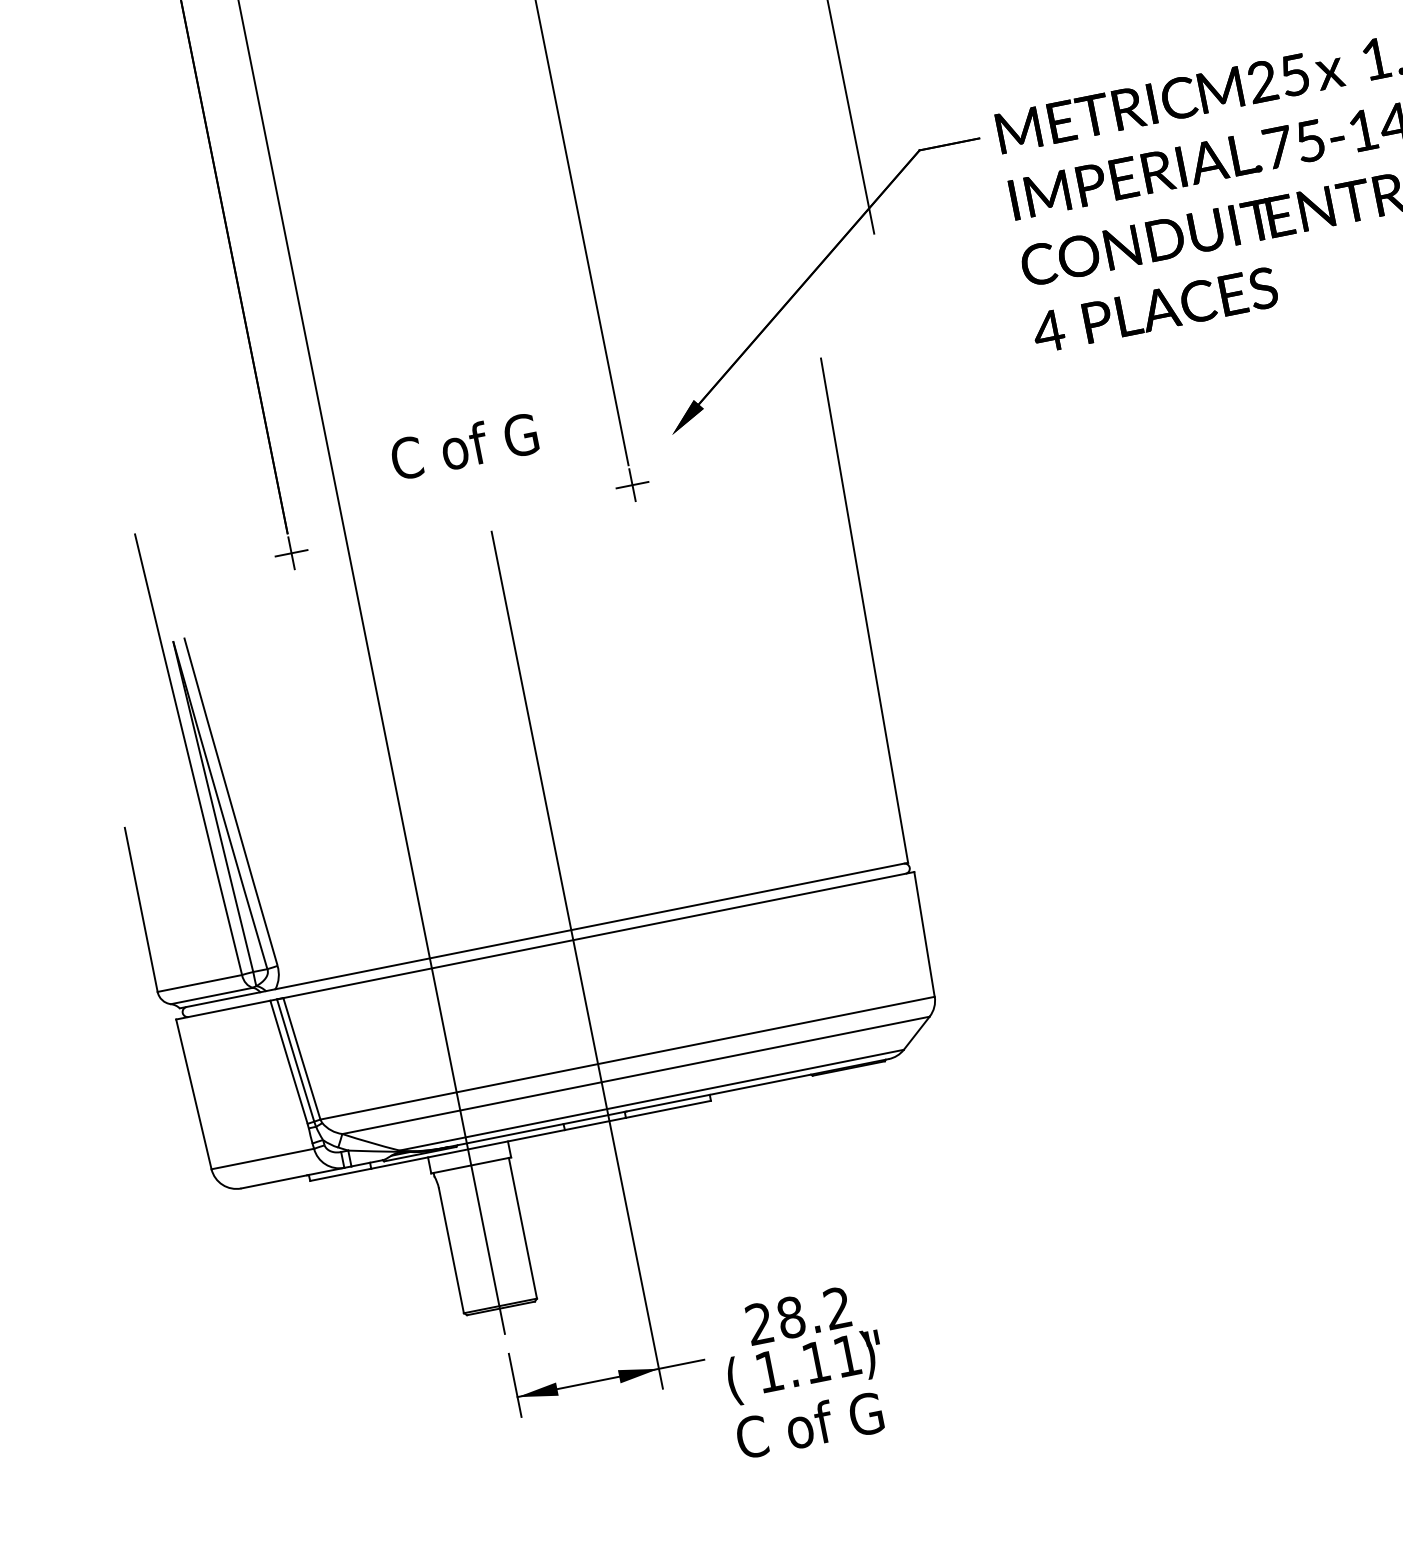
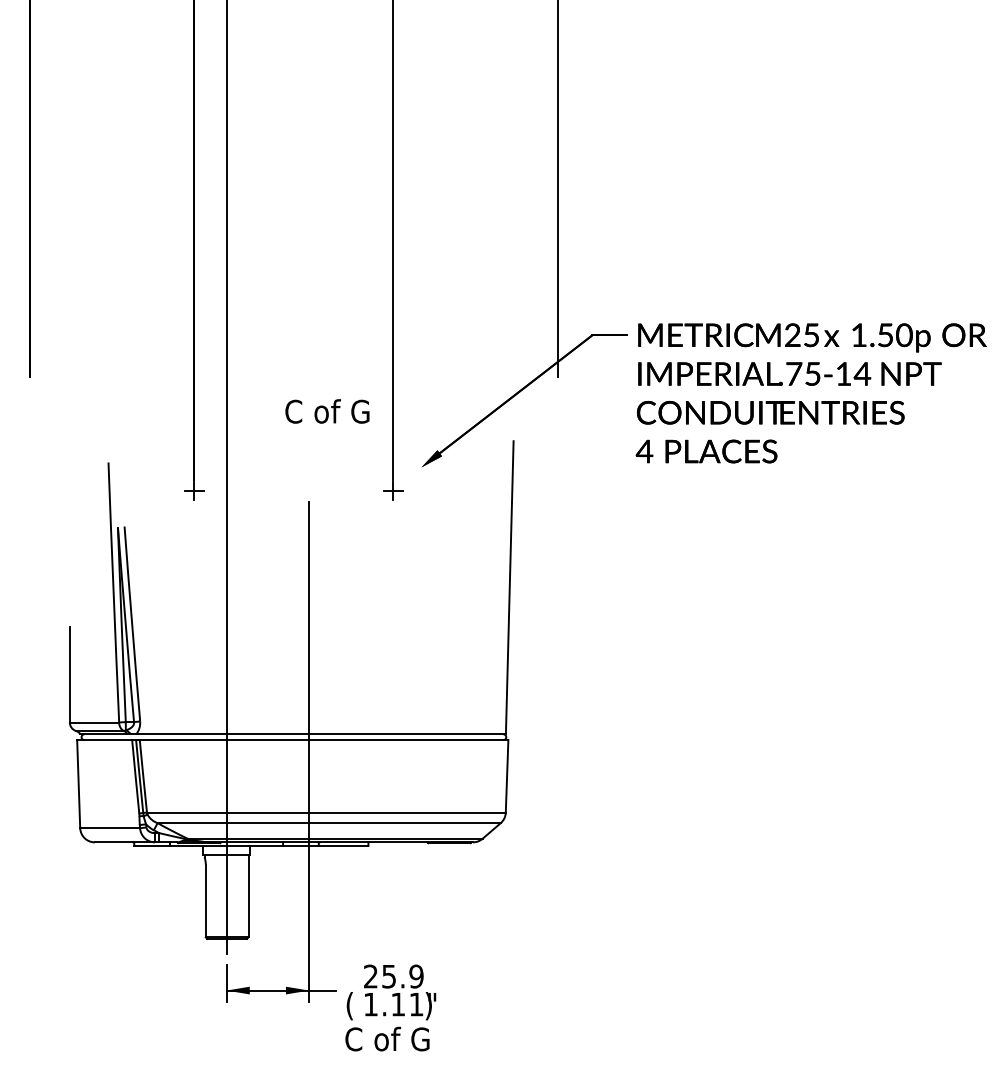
text: (464, 446) -> (327, 411), moved
text: (813, 1312) -> (402, 976), 28.2 -> 25.9

